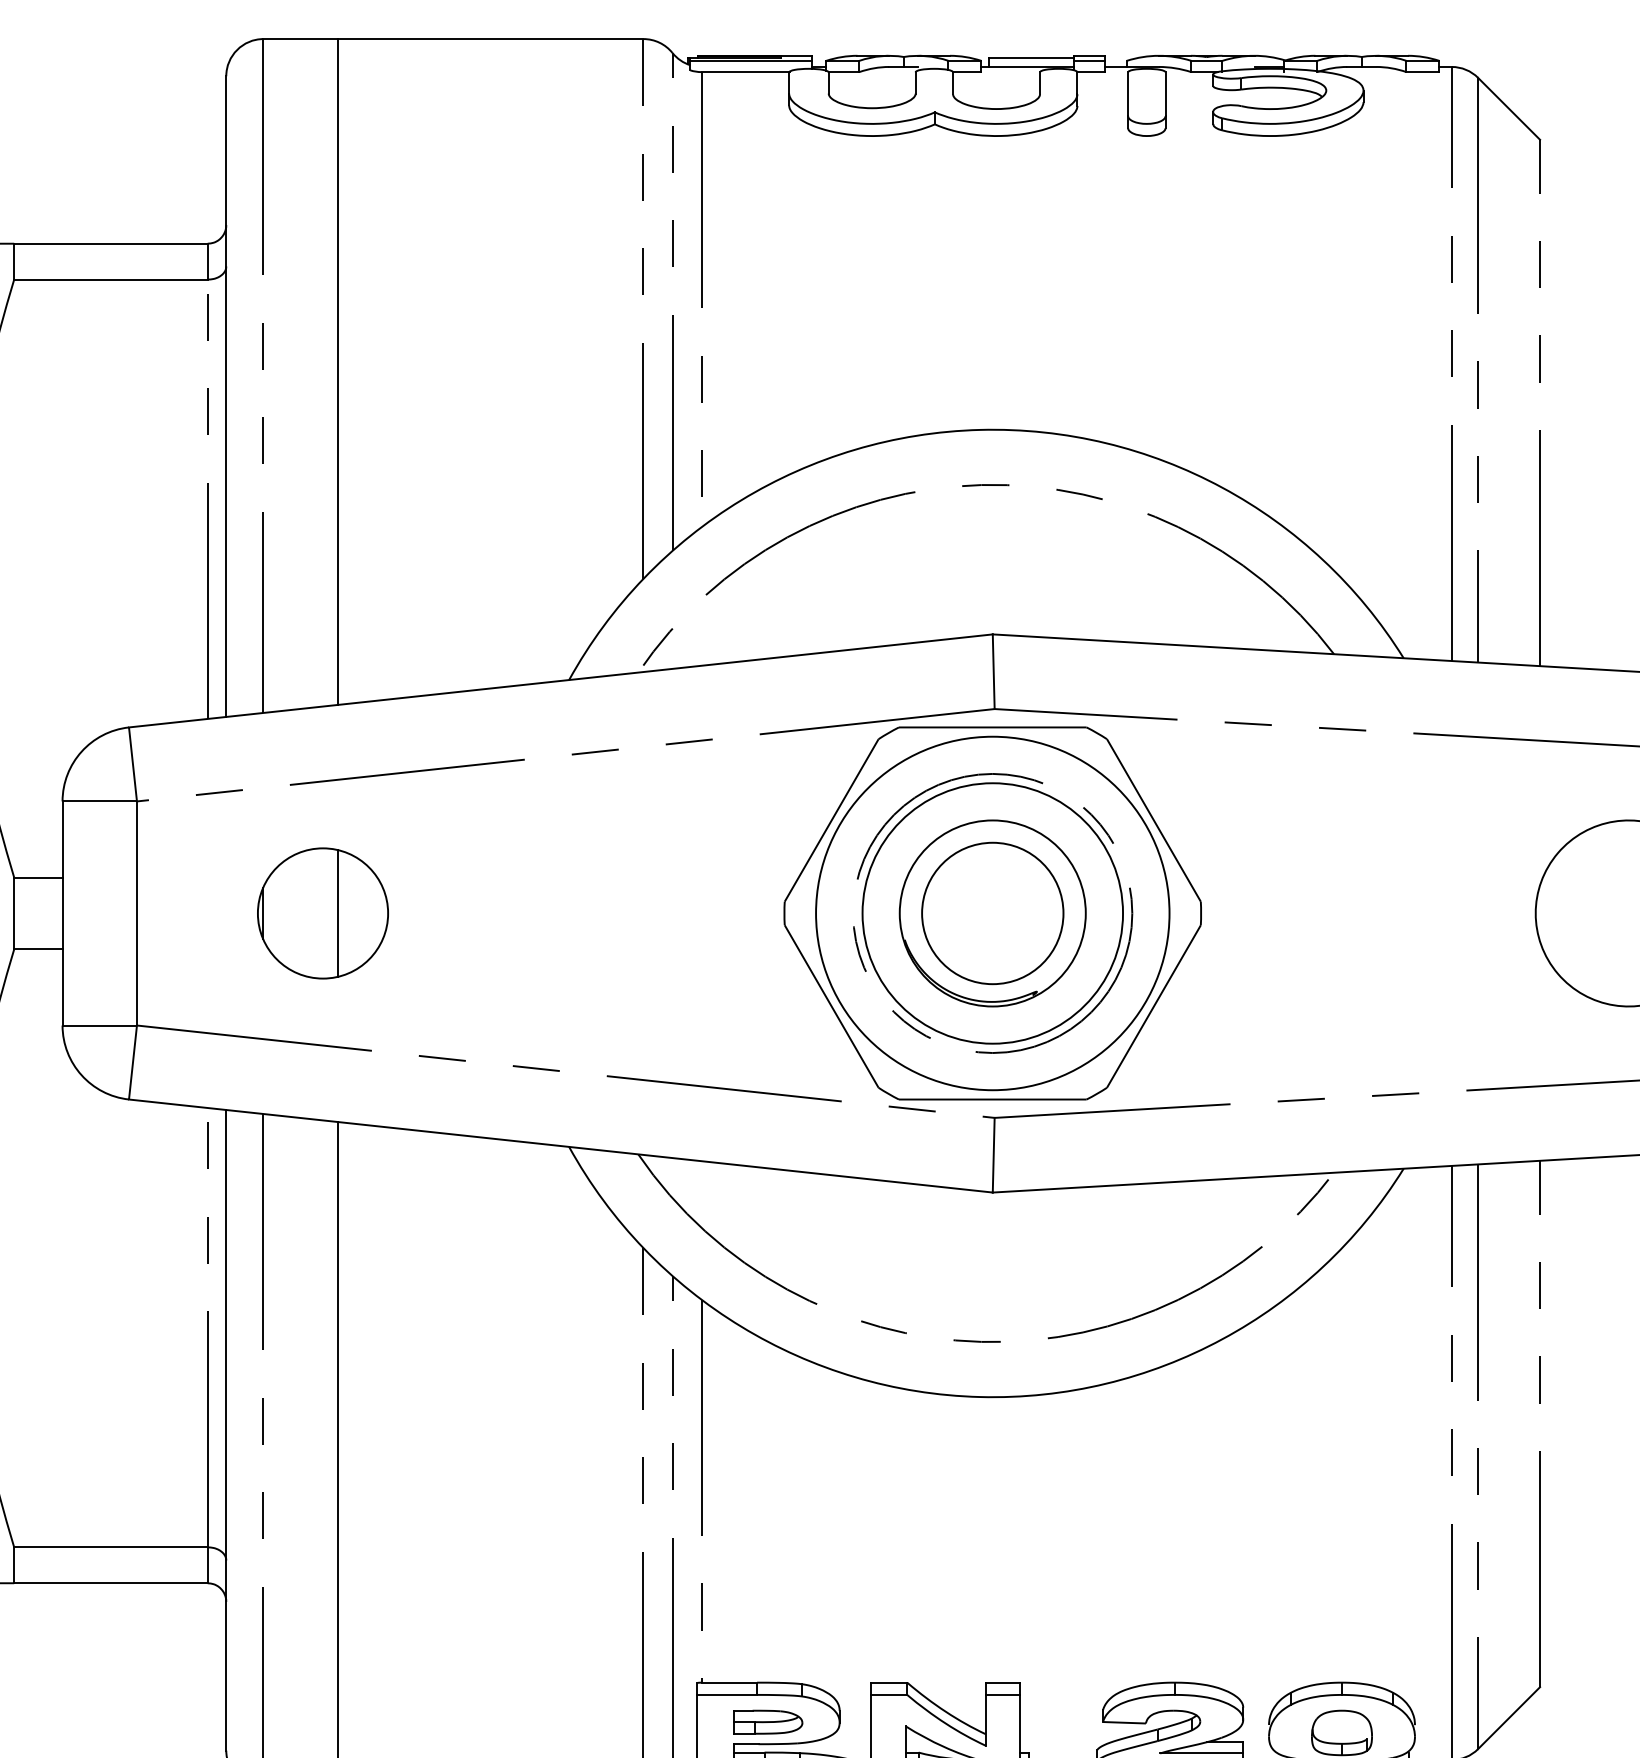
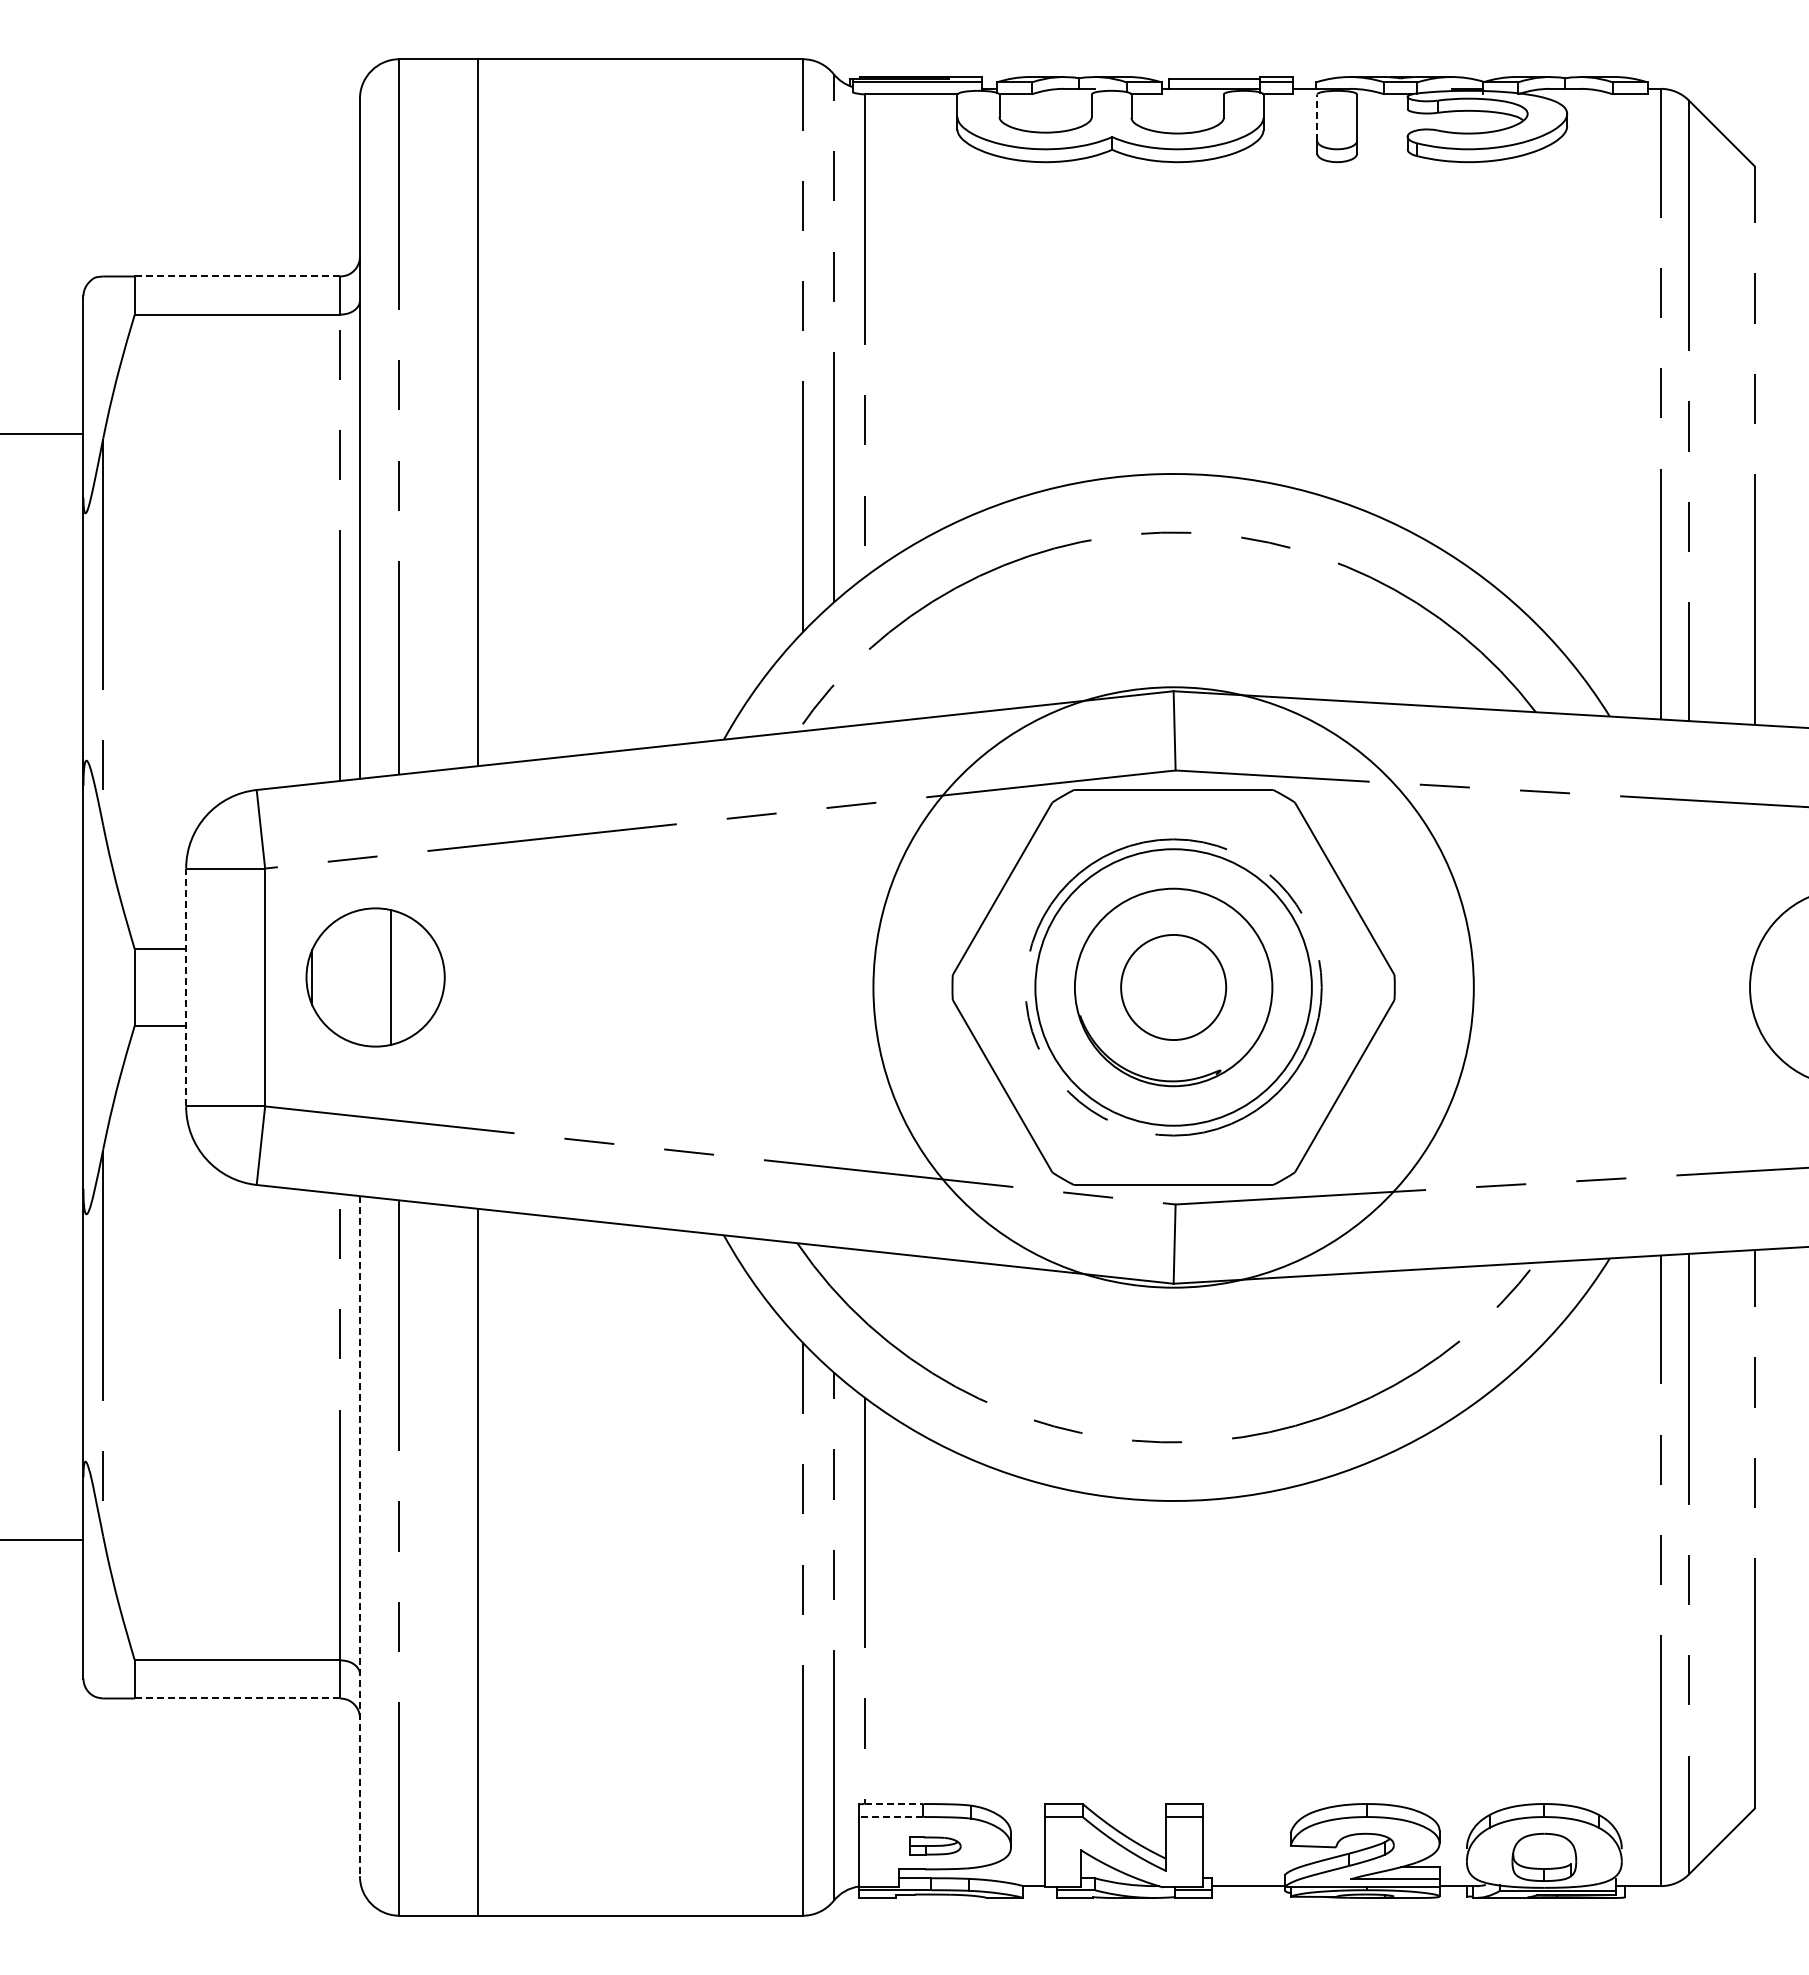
line: (1128, 93) -> (1317, 117), solid -> dashed
line: (110, 243) -> (237, 276), solid -> dashed
line: (62, 913) -> (186, 987), solid -> dashed
part: (322, 913) -> (375, 977), moved
circle: (992, 913) -> (1173, 987), size x0.7
circle: (992, 913) -> (1173, 987), size x1.6
line: (225, 1430) -> (359, 1536), solid -> dashed
line: (110, 1583) -> (237, 1698), solid -> dashed
line: (729, 1683) -> (894, 1804), solid -> dashed
line: (726, 1695) -> (890, 1817), solid -> dashed
part: (768, 1721) -> (935, 1845), size x0.7

